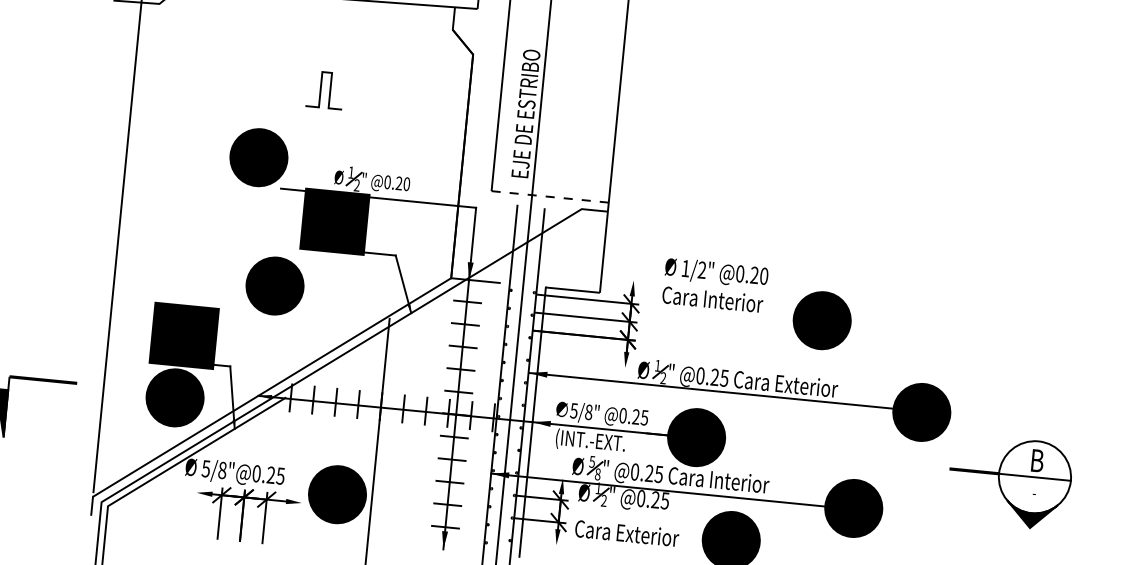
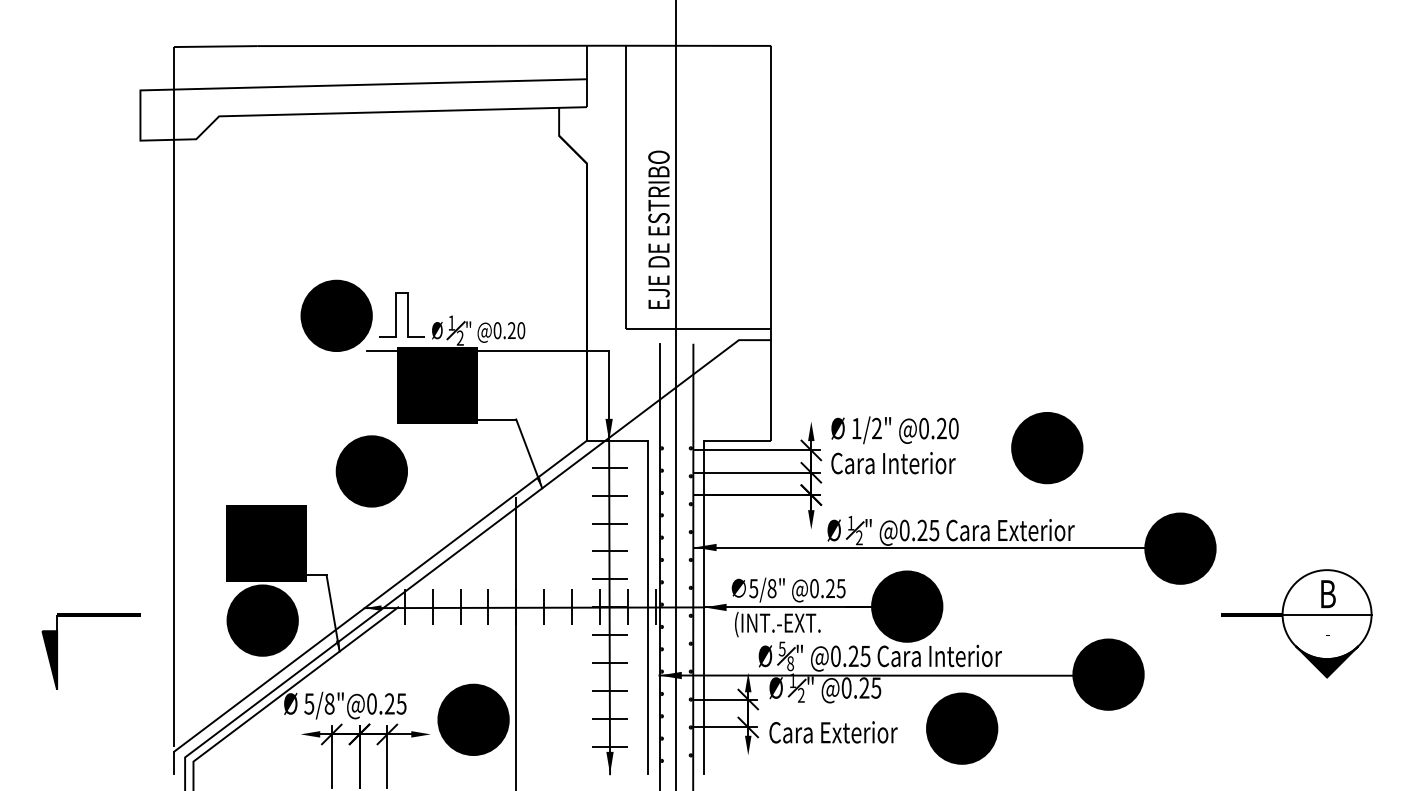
curve: (320, 89) -> (396, 314), moved
line: (550, 196) -> (698, 328), dashed -> solid
text: (715, 285) -> (894, 445), moved
line: (487, 417) -> (648, 607), added

